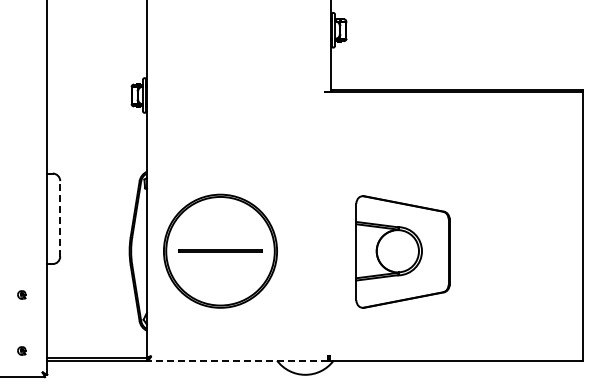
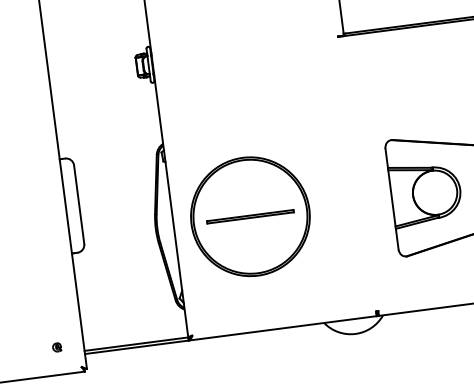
line: (60, 218) -> (79, 204), dashed -> solid
part: (21, 294) -> (49, 288), removed
line: (236, 360) -> (281, 328), dashed -> solid

